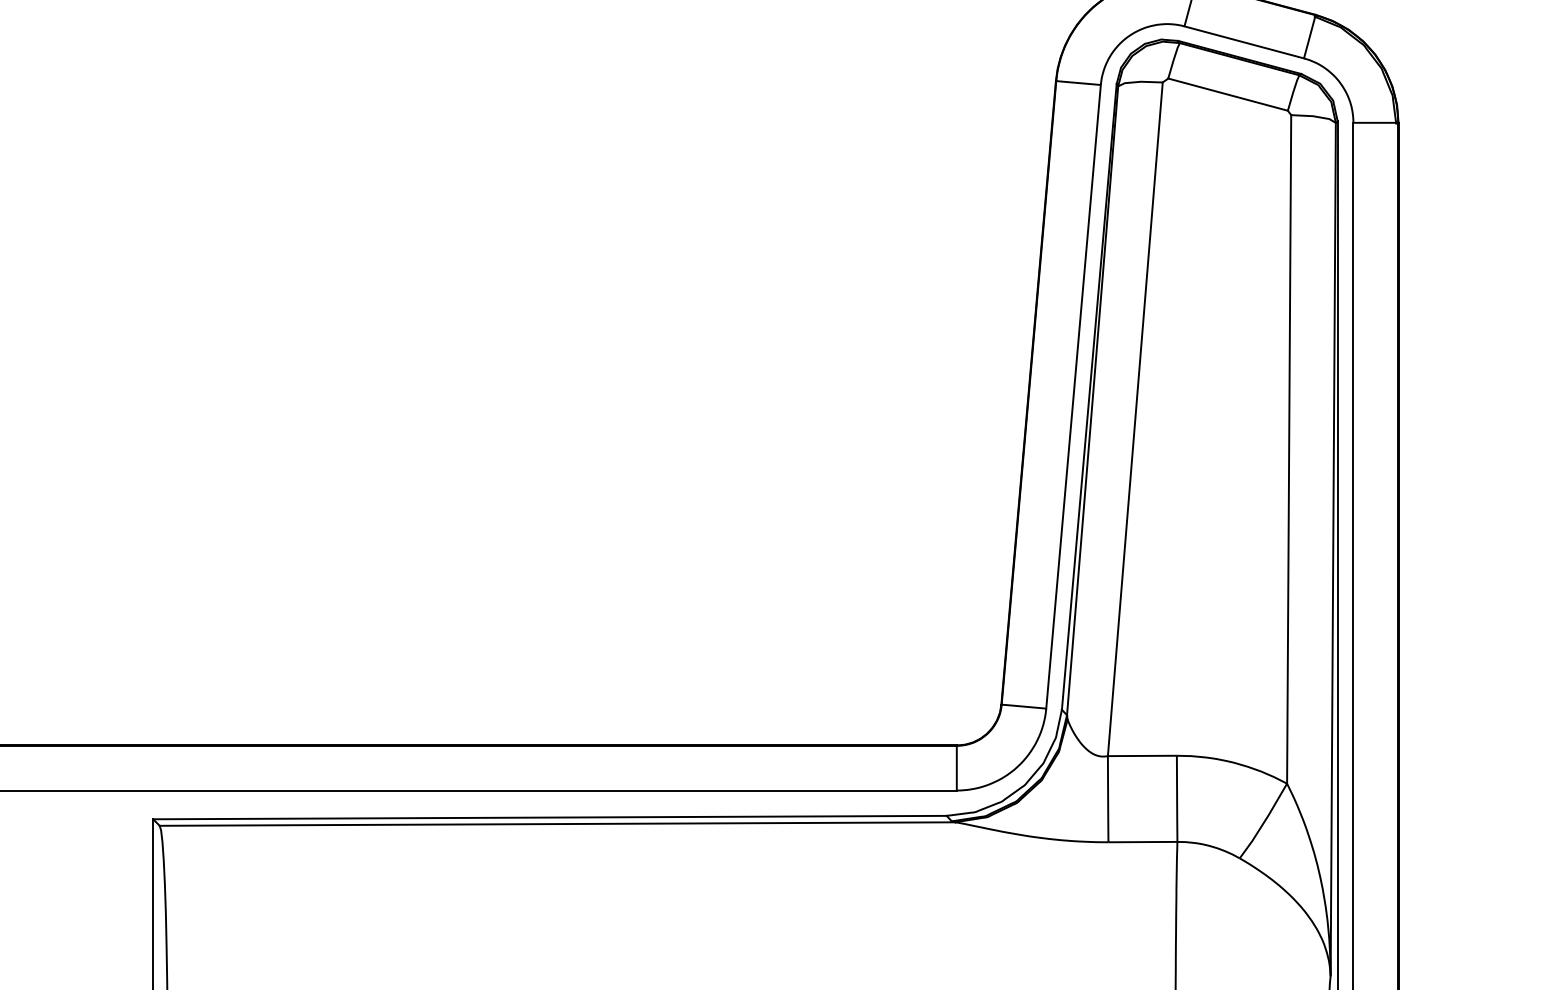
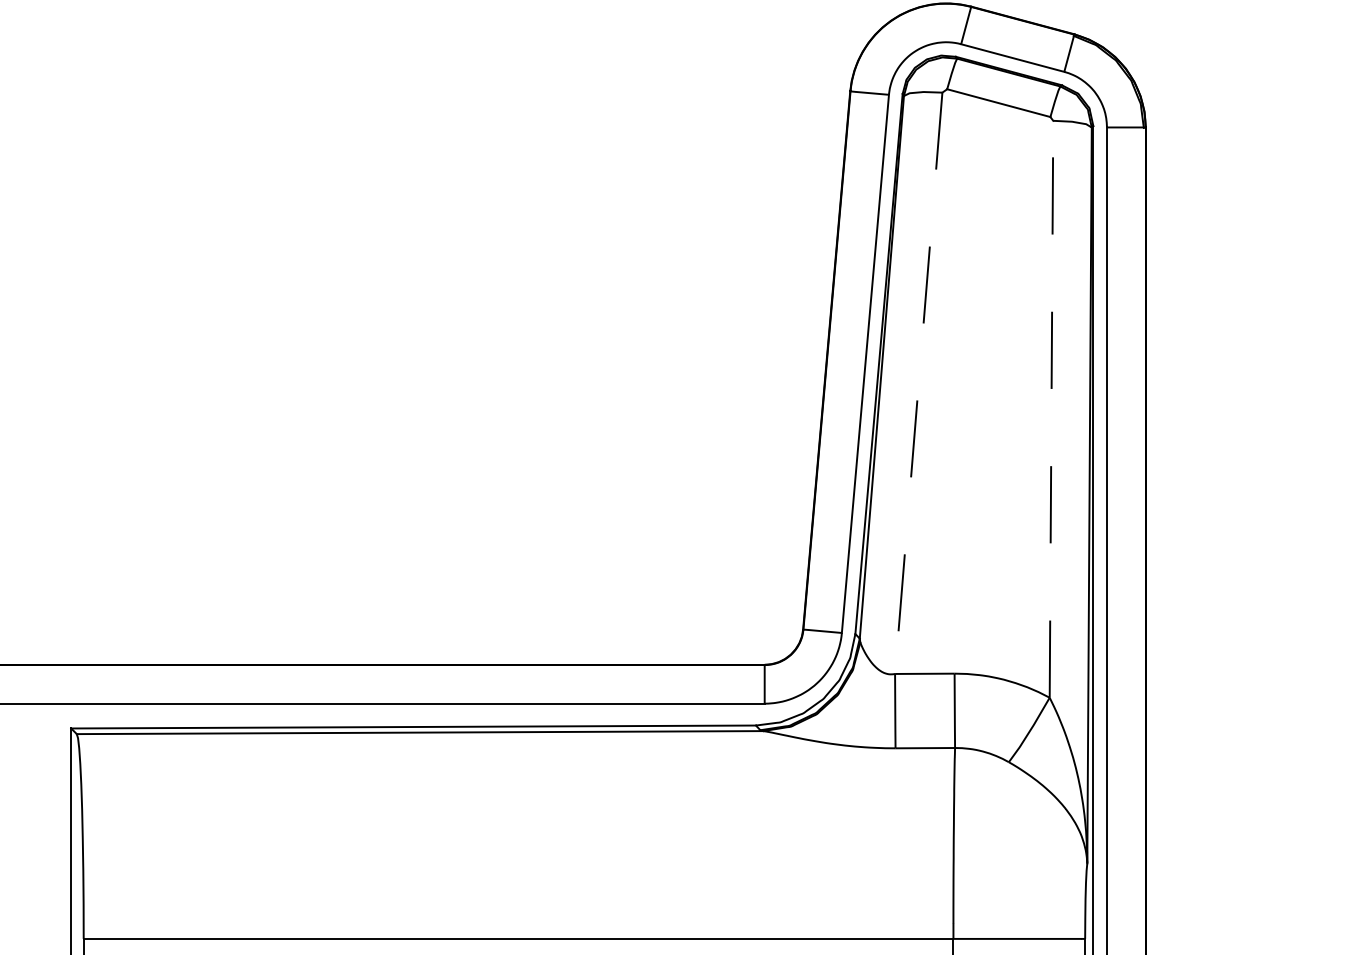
line: (1135, 419) -> (918, 383), solid -> dashed
line: (1289, 448) -> (1051, 408), solid -> dashed

